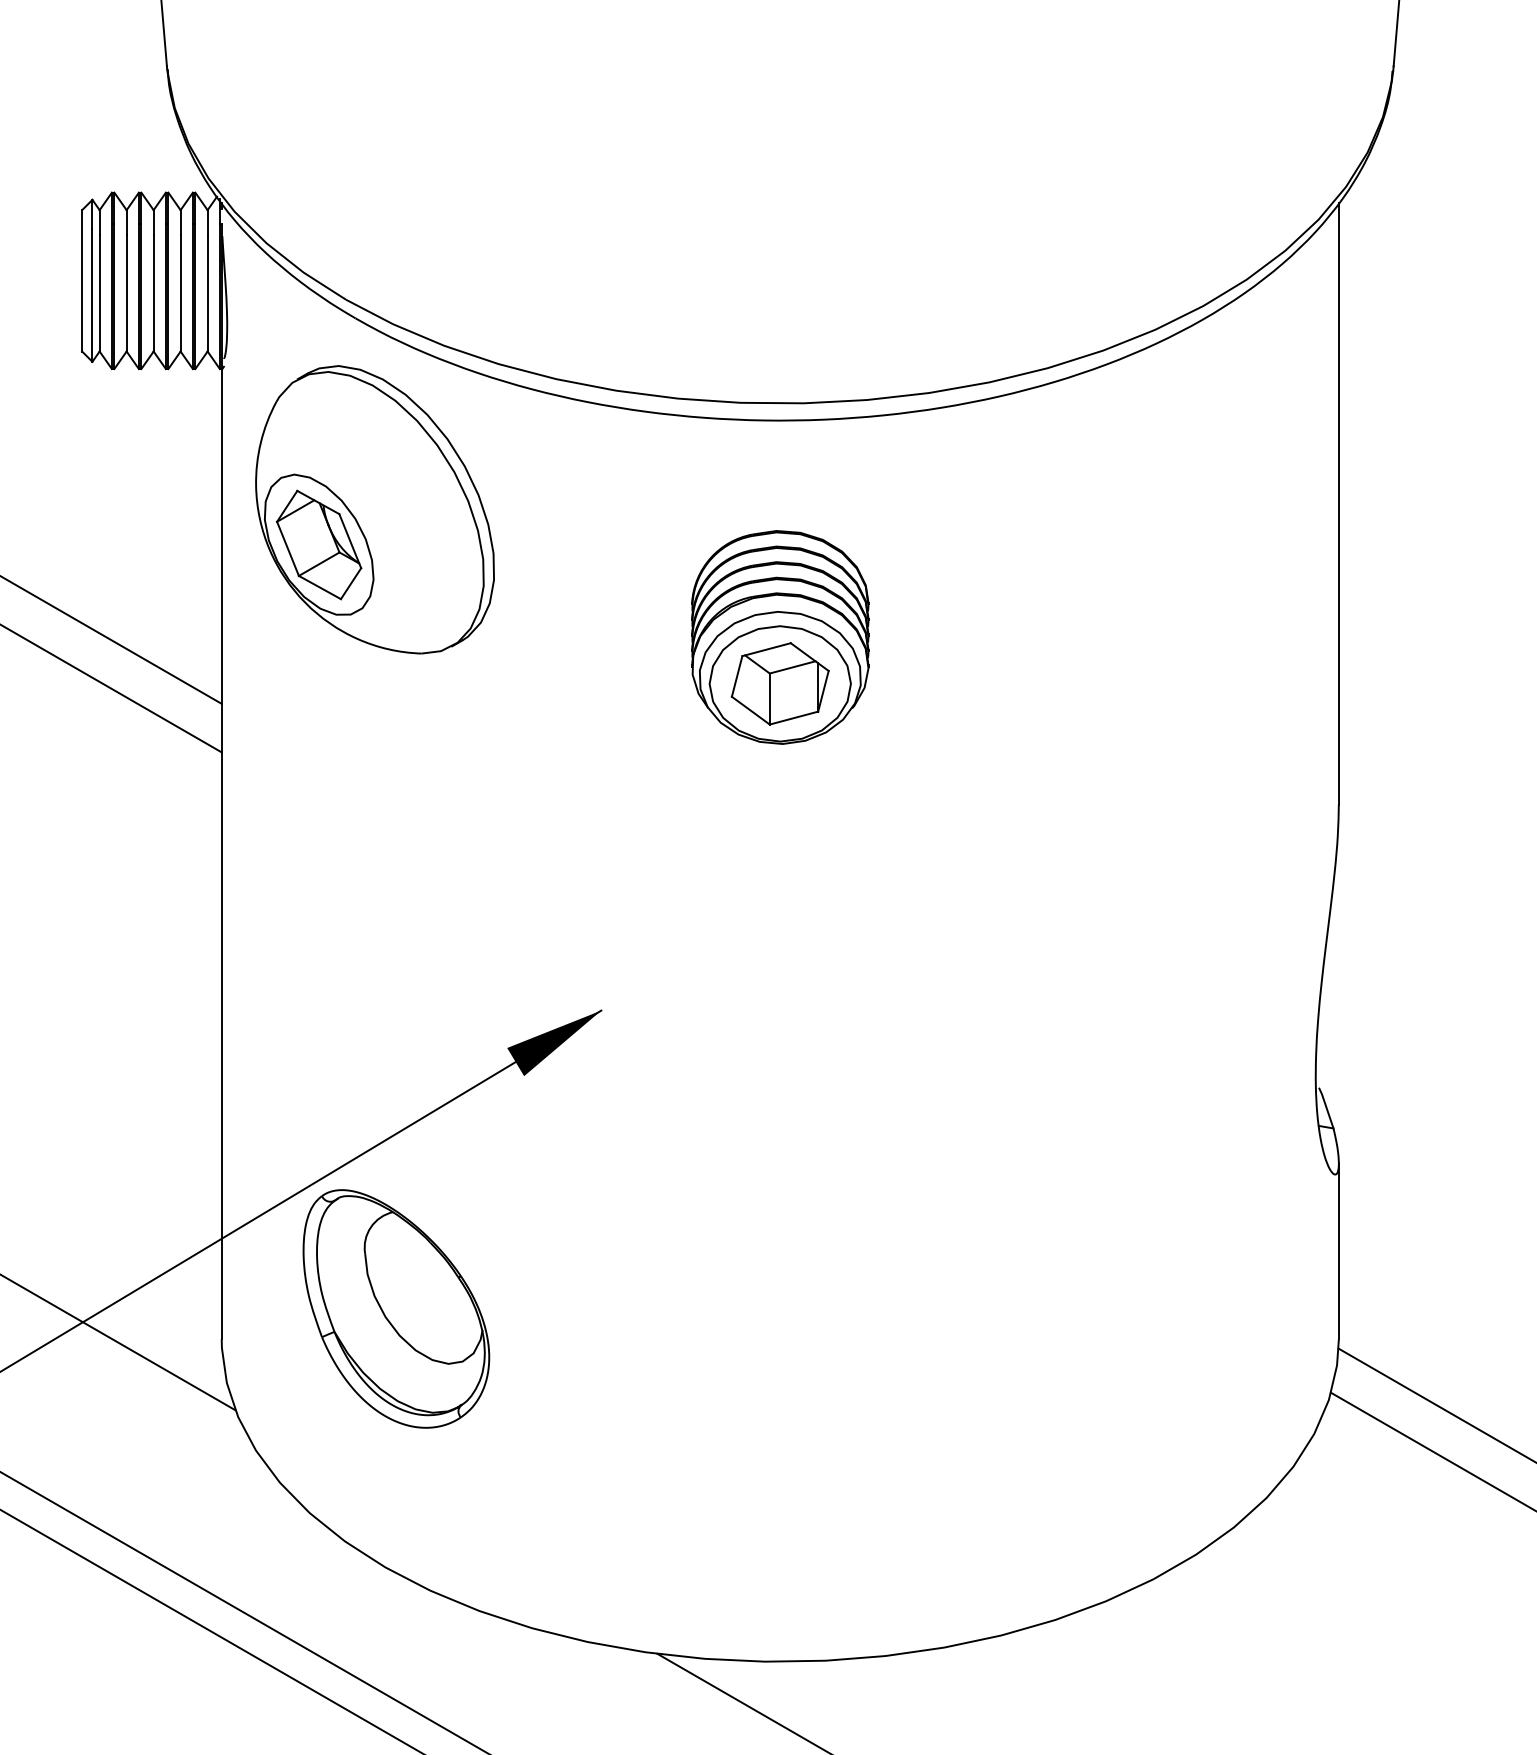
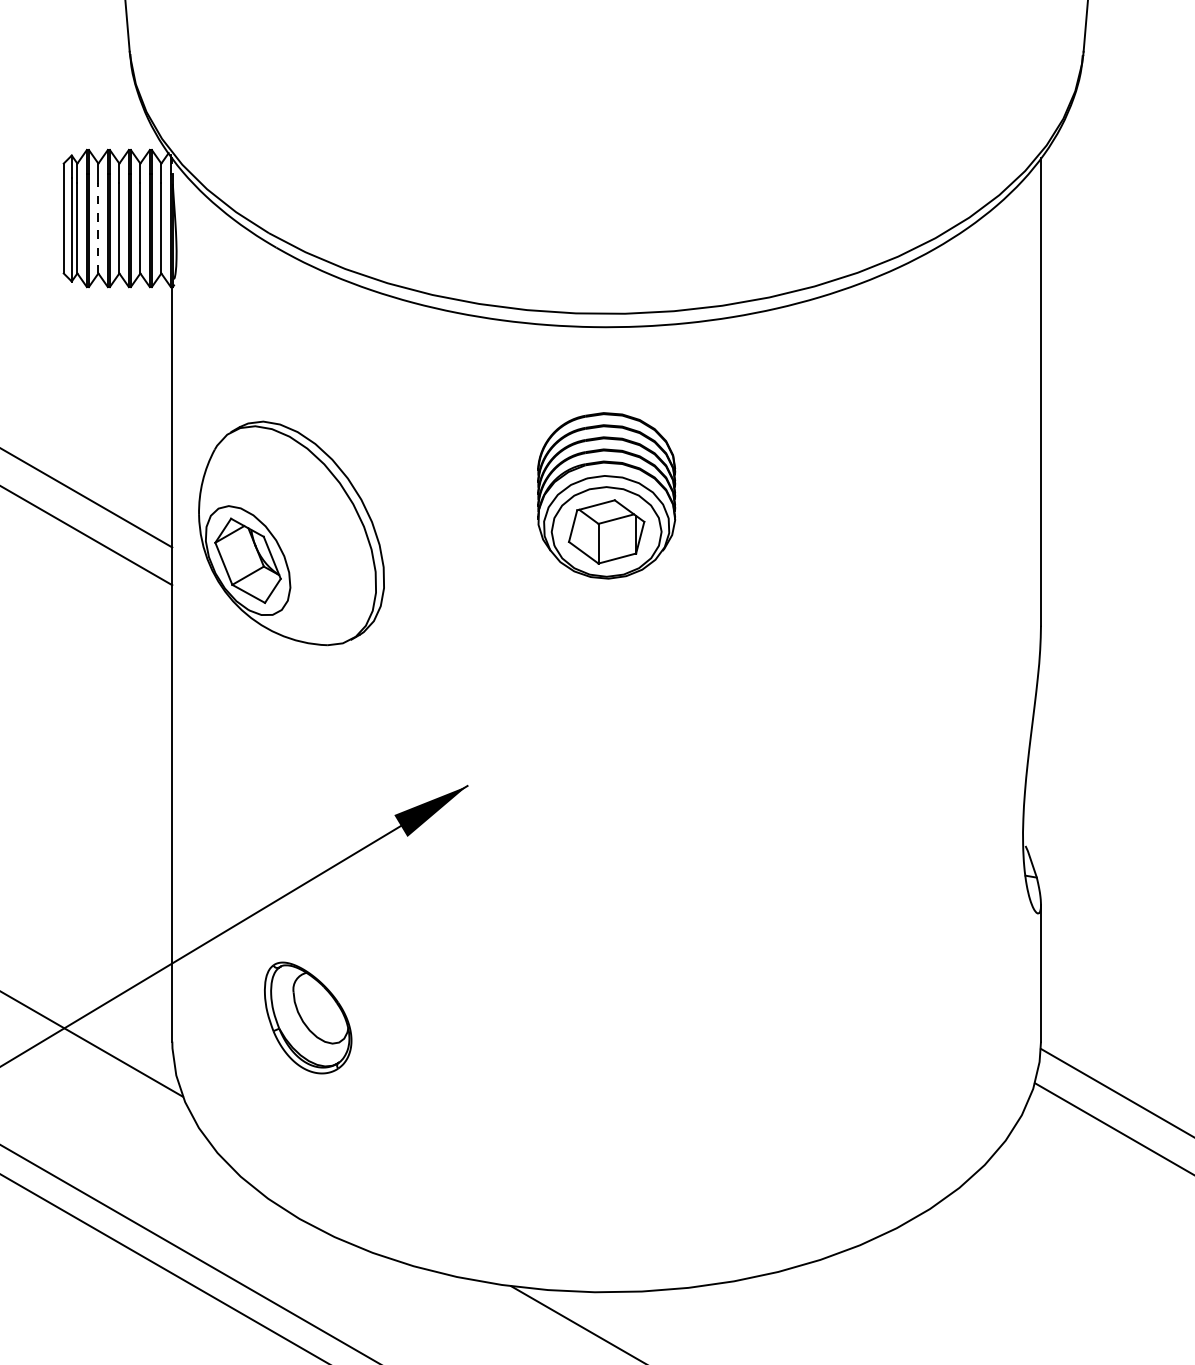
line: (126, 292) -> (98, 227), solid -> dashed
part: (374, 509) -> (291, 533), moved
part: (396, 1308) -> (308, 1017), size x0.6

